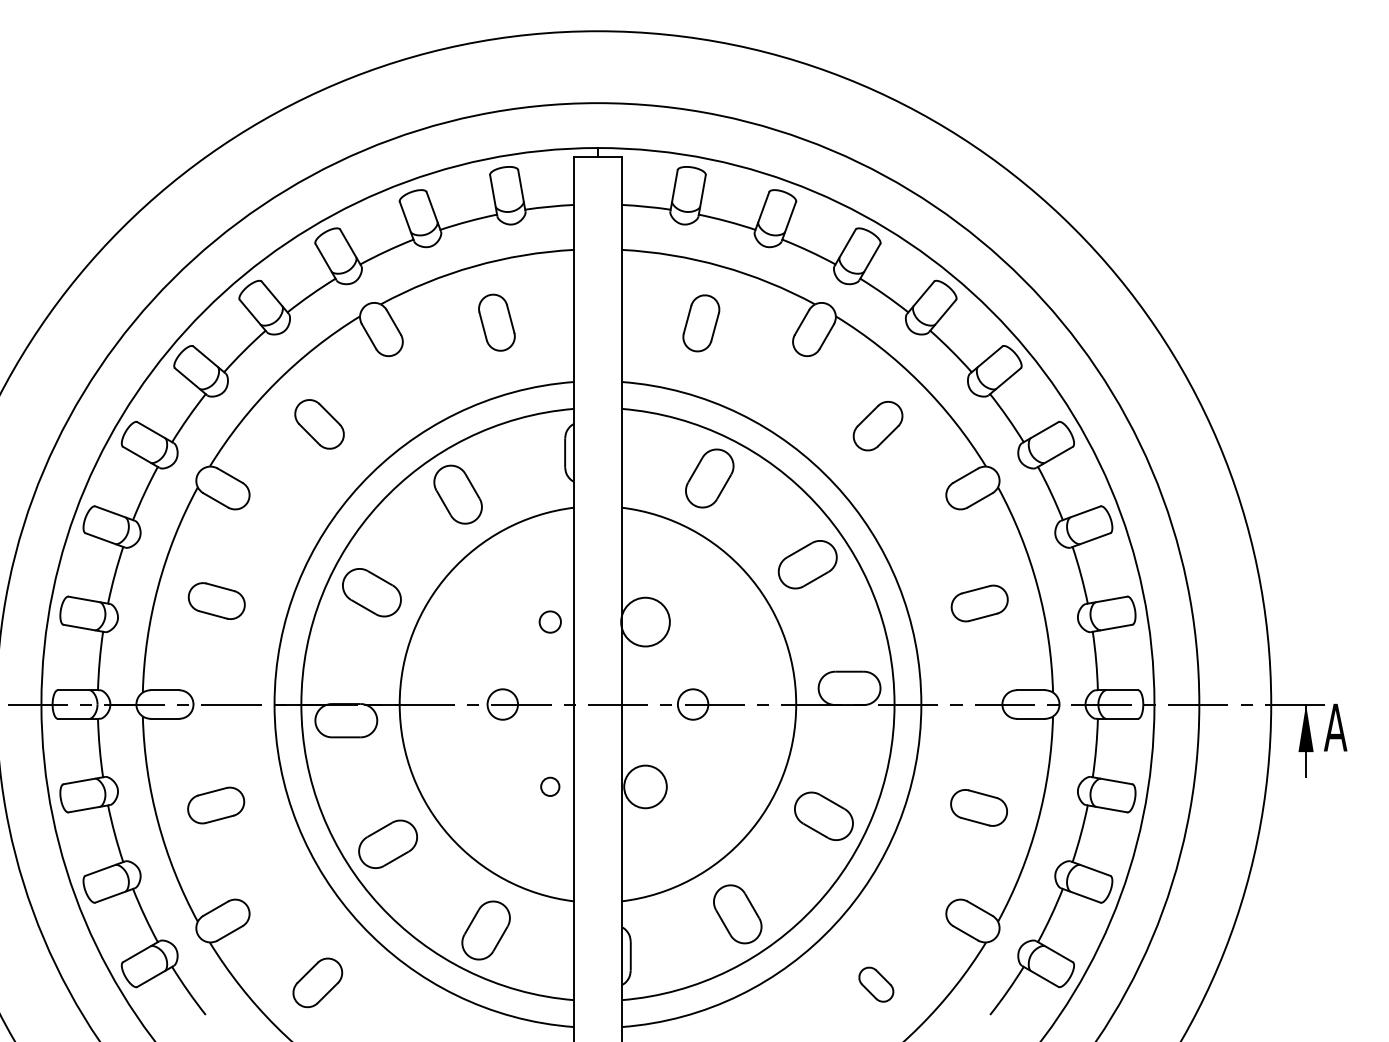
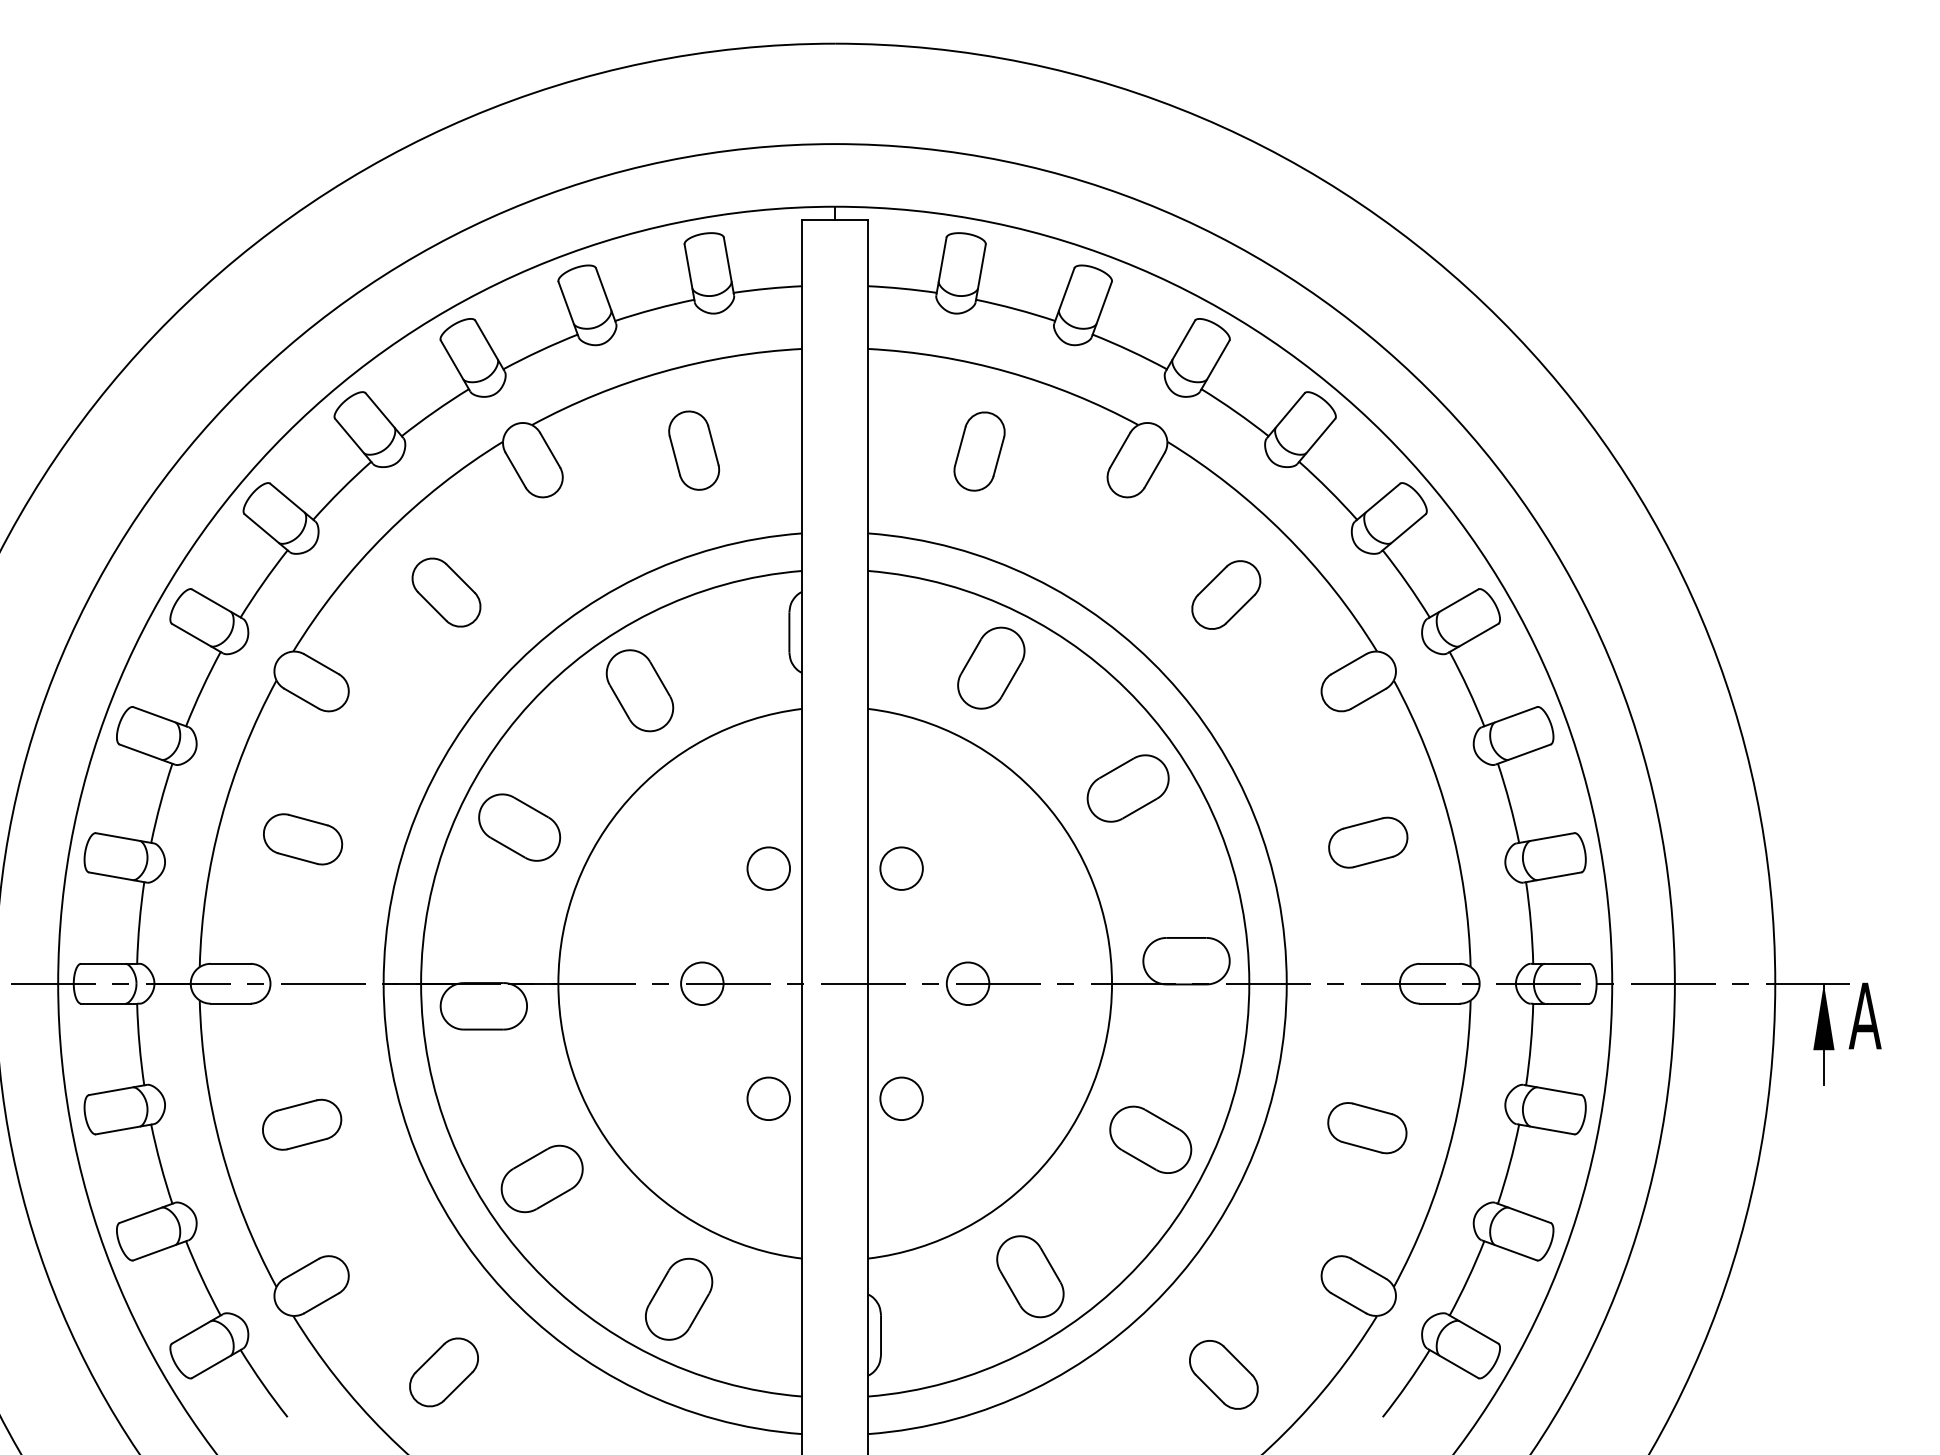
circle: (550, 621) -> (768, 868), size x1.43
circle: (645, 621) -> (901, 868), size x0.62
circle: (550, 786) -> (768, 1098), size x1.67
circle: (645, 786) -> (901, 1098), size x0.71
part: (876, 984) -> (1223, 1374), size x1.43

